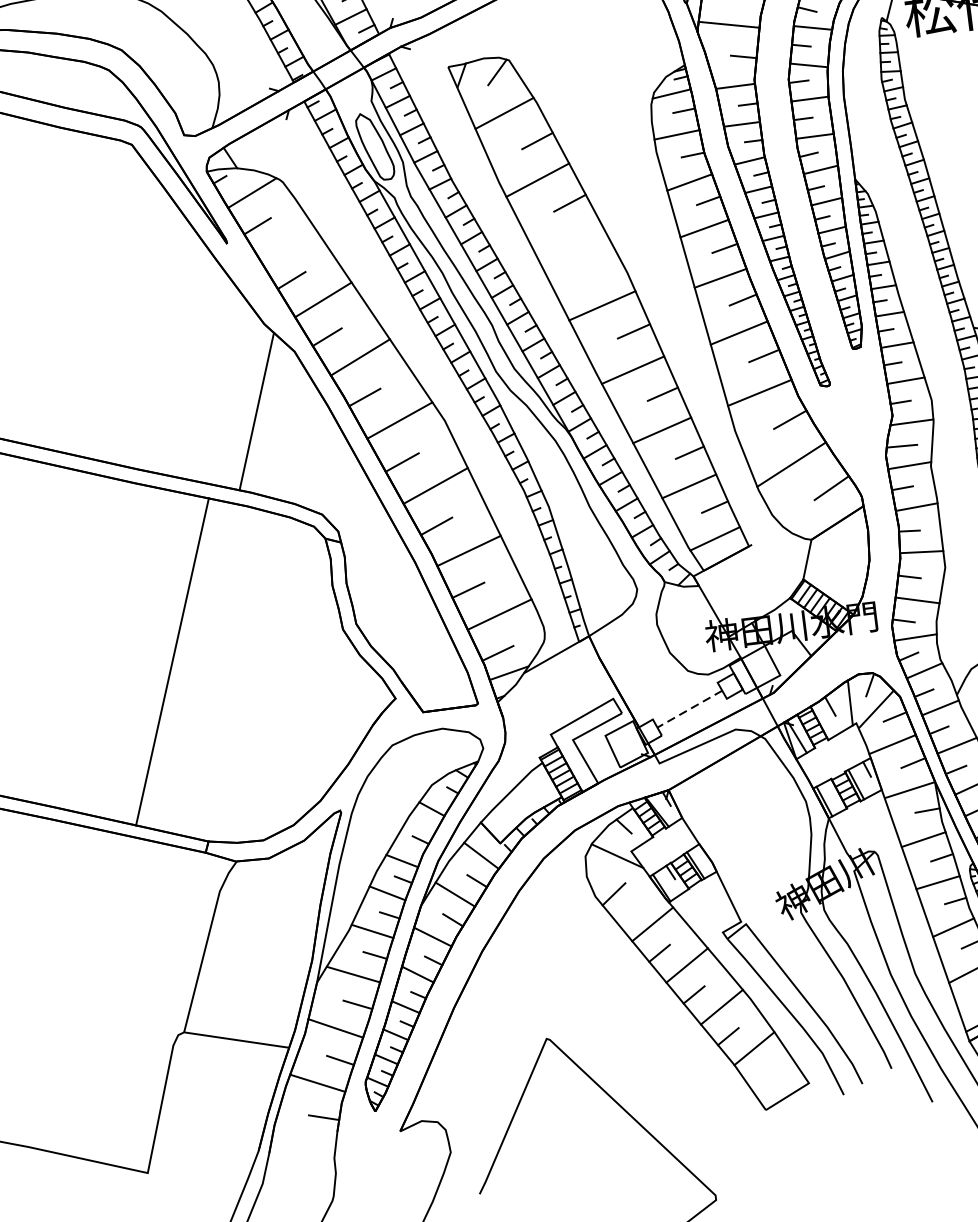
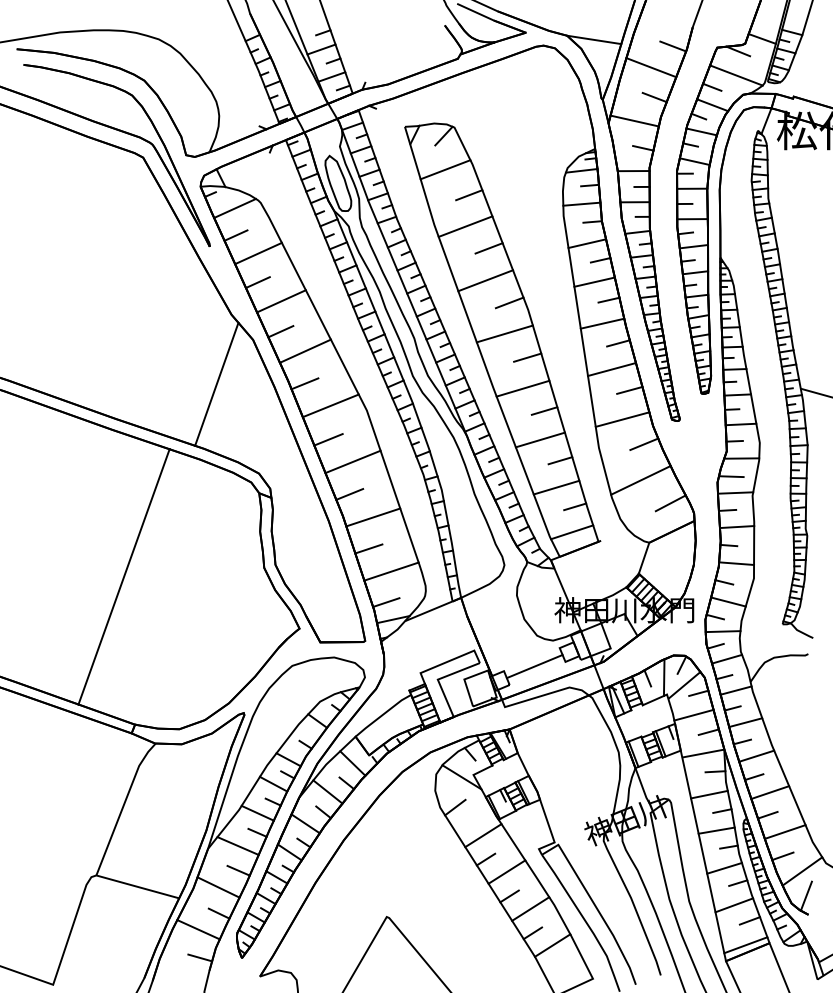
line: (570, 243) -> (485, 280), added
line: (287, 244) -> (258, 253), added
line: (603, 266) -> (509, 302), added
line: (689, 709) -> (534, 666), dashed -> solid

